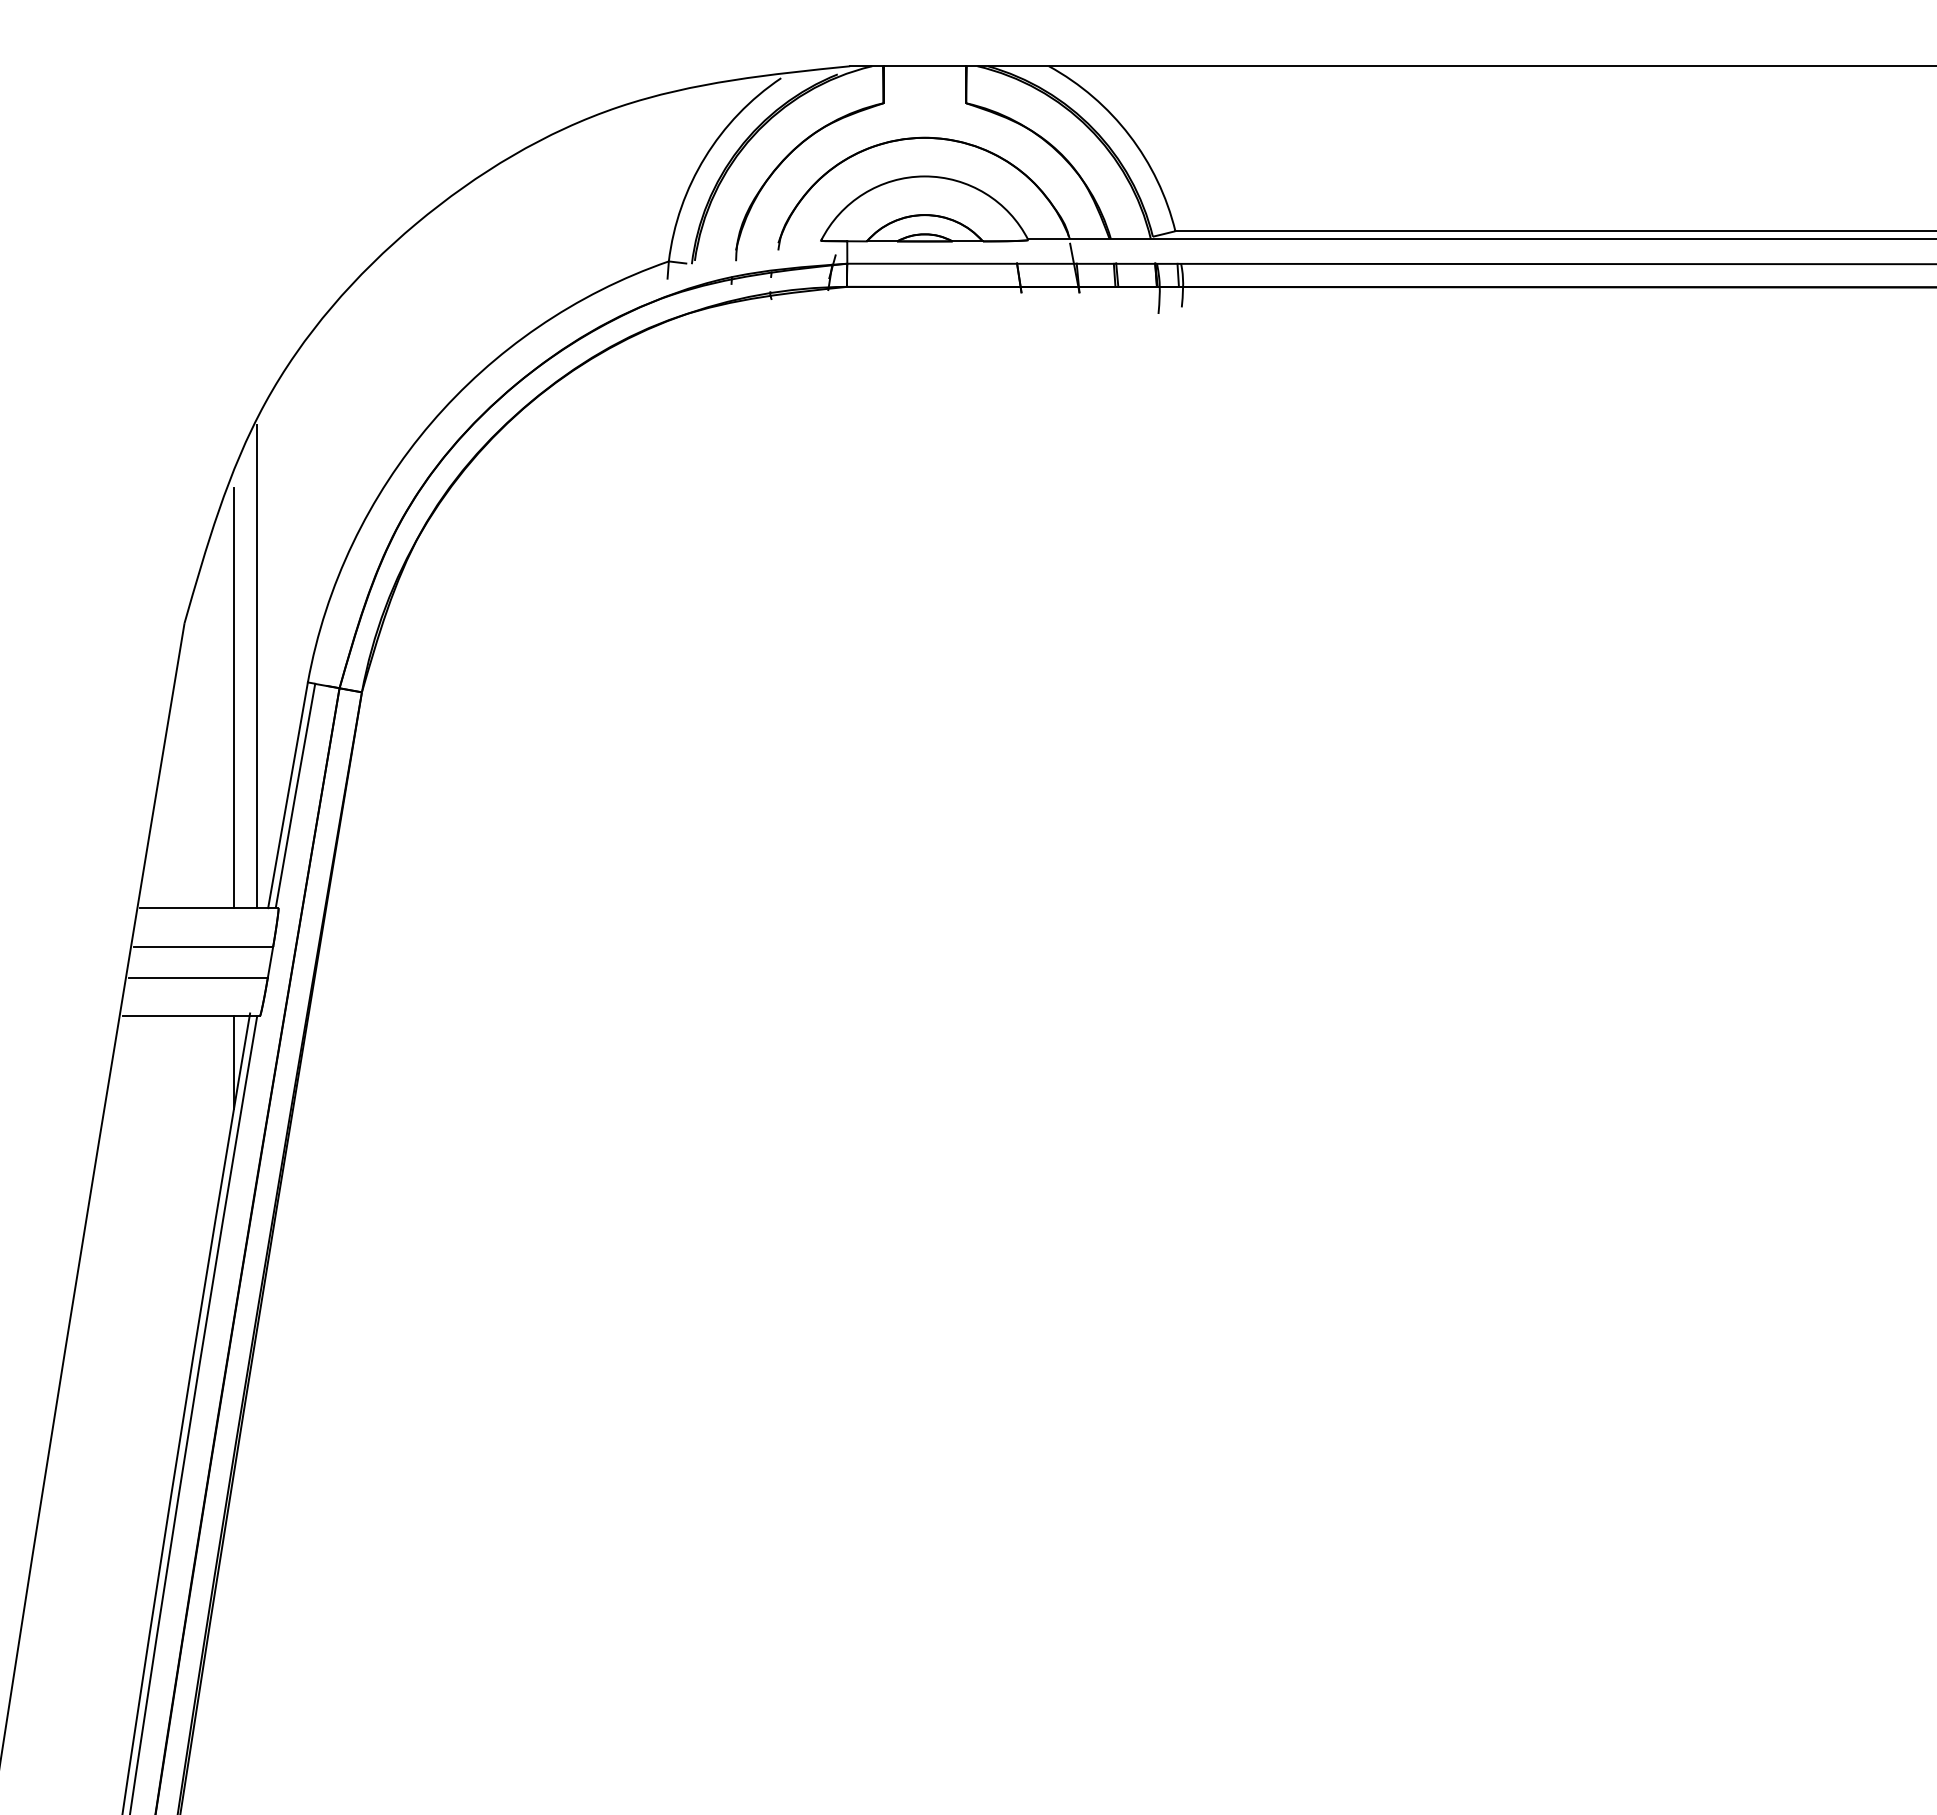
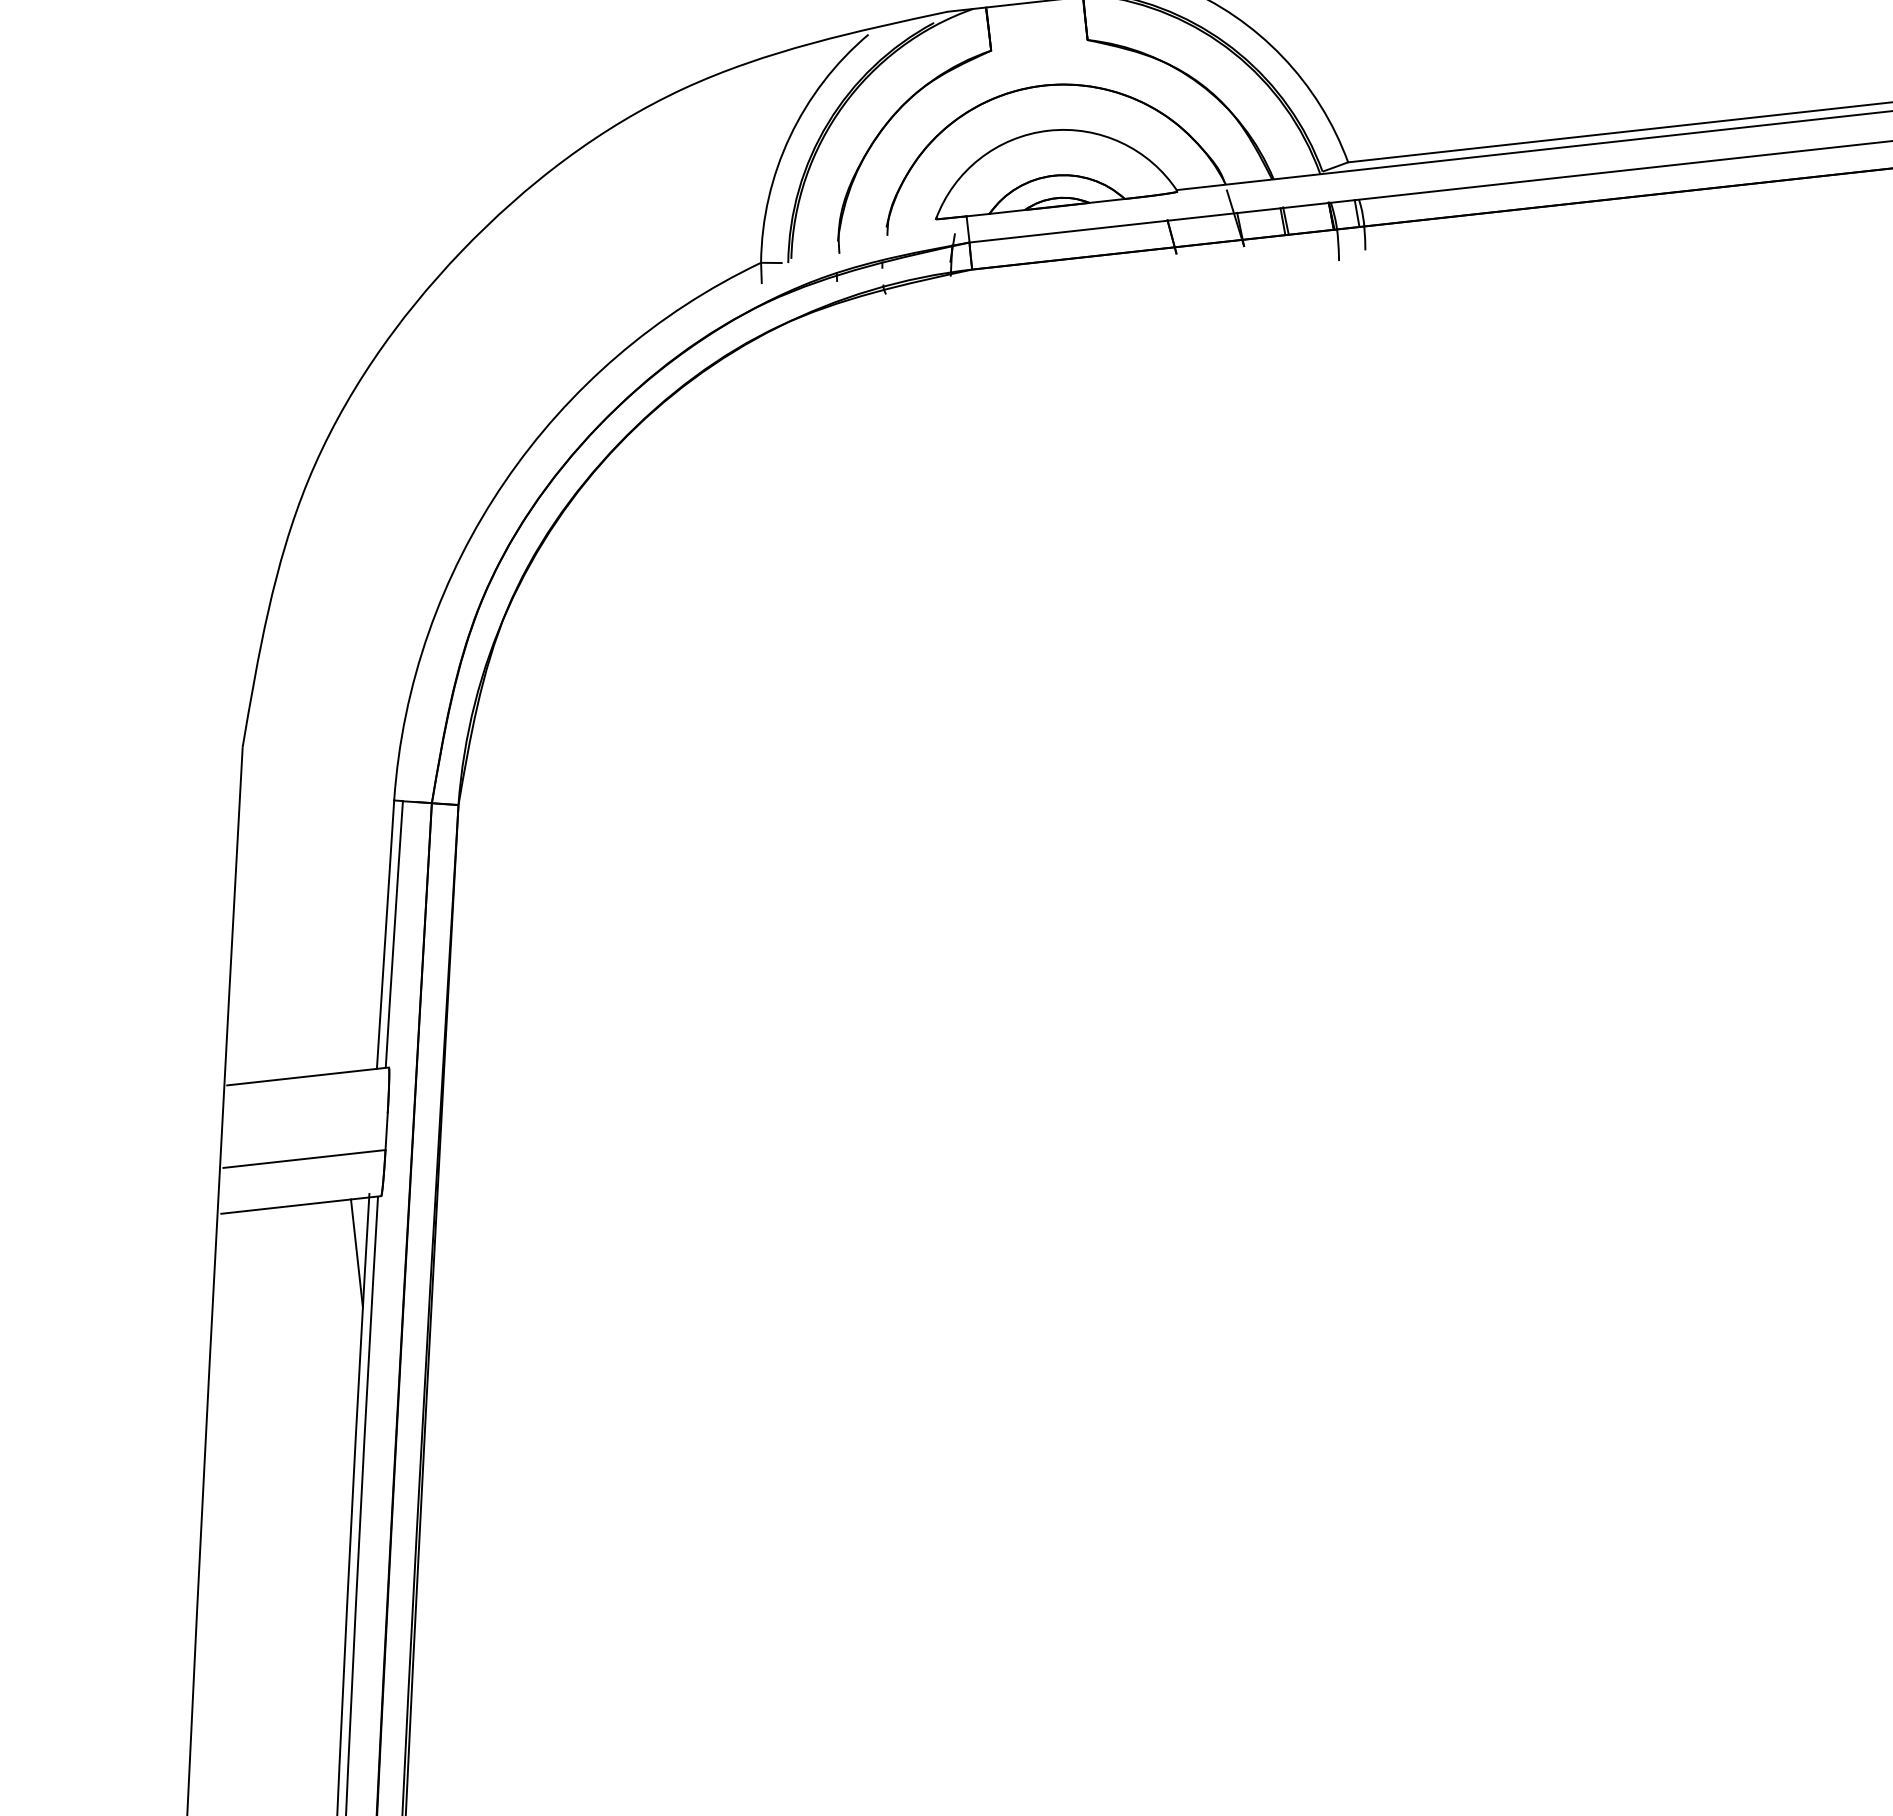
line: (257, 666) -> (333, 788), removed
line: (234, 698) -> (310, 828), removed
line: (203, 946) -> (306, 1121), removed

